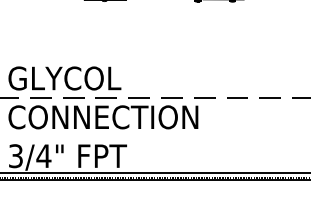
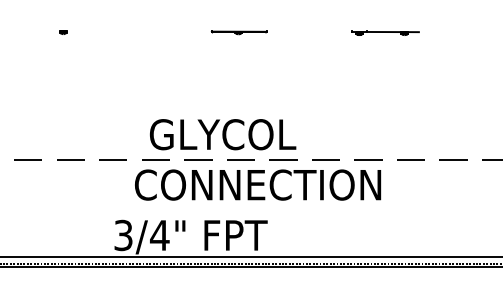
text: (65, 78) -> (223, 134), moved
text: (103, 116) -> (258, 184), moved

